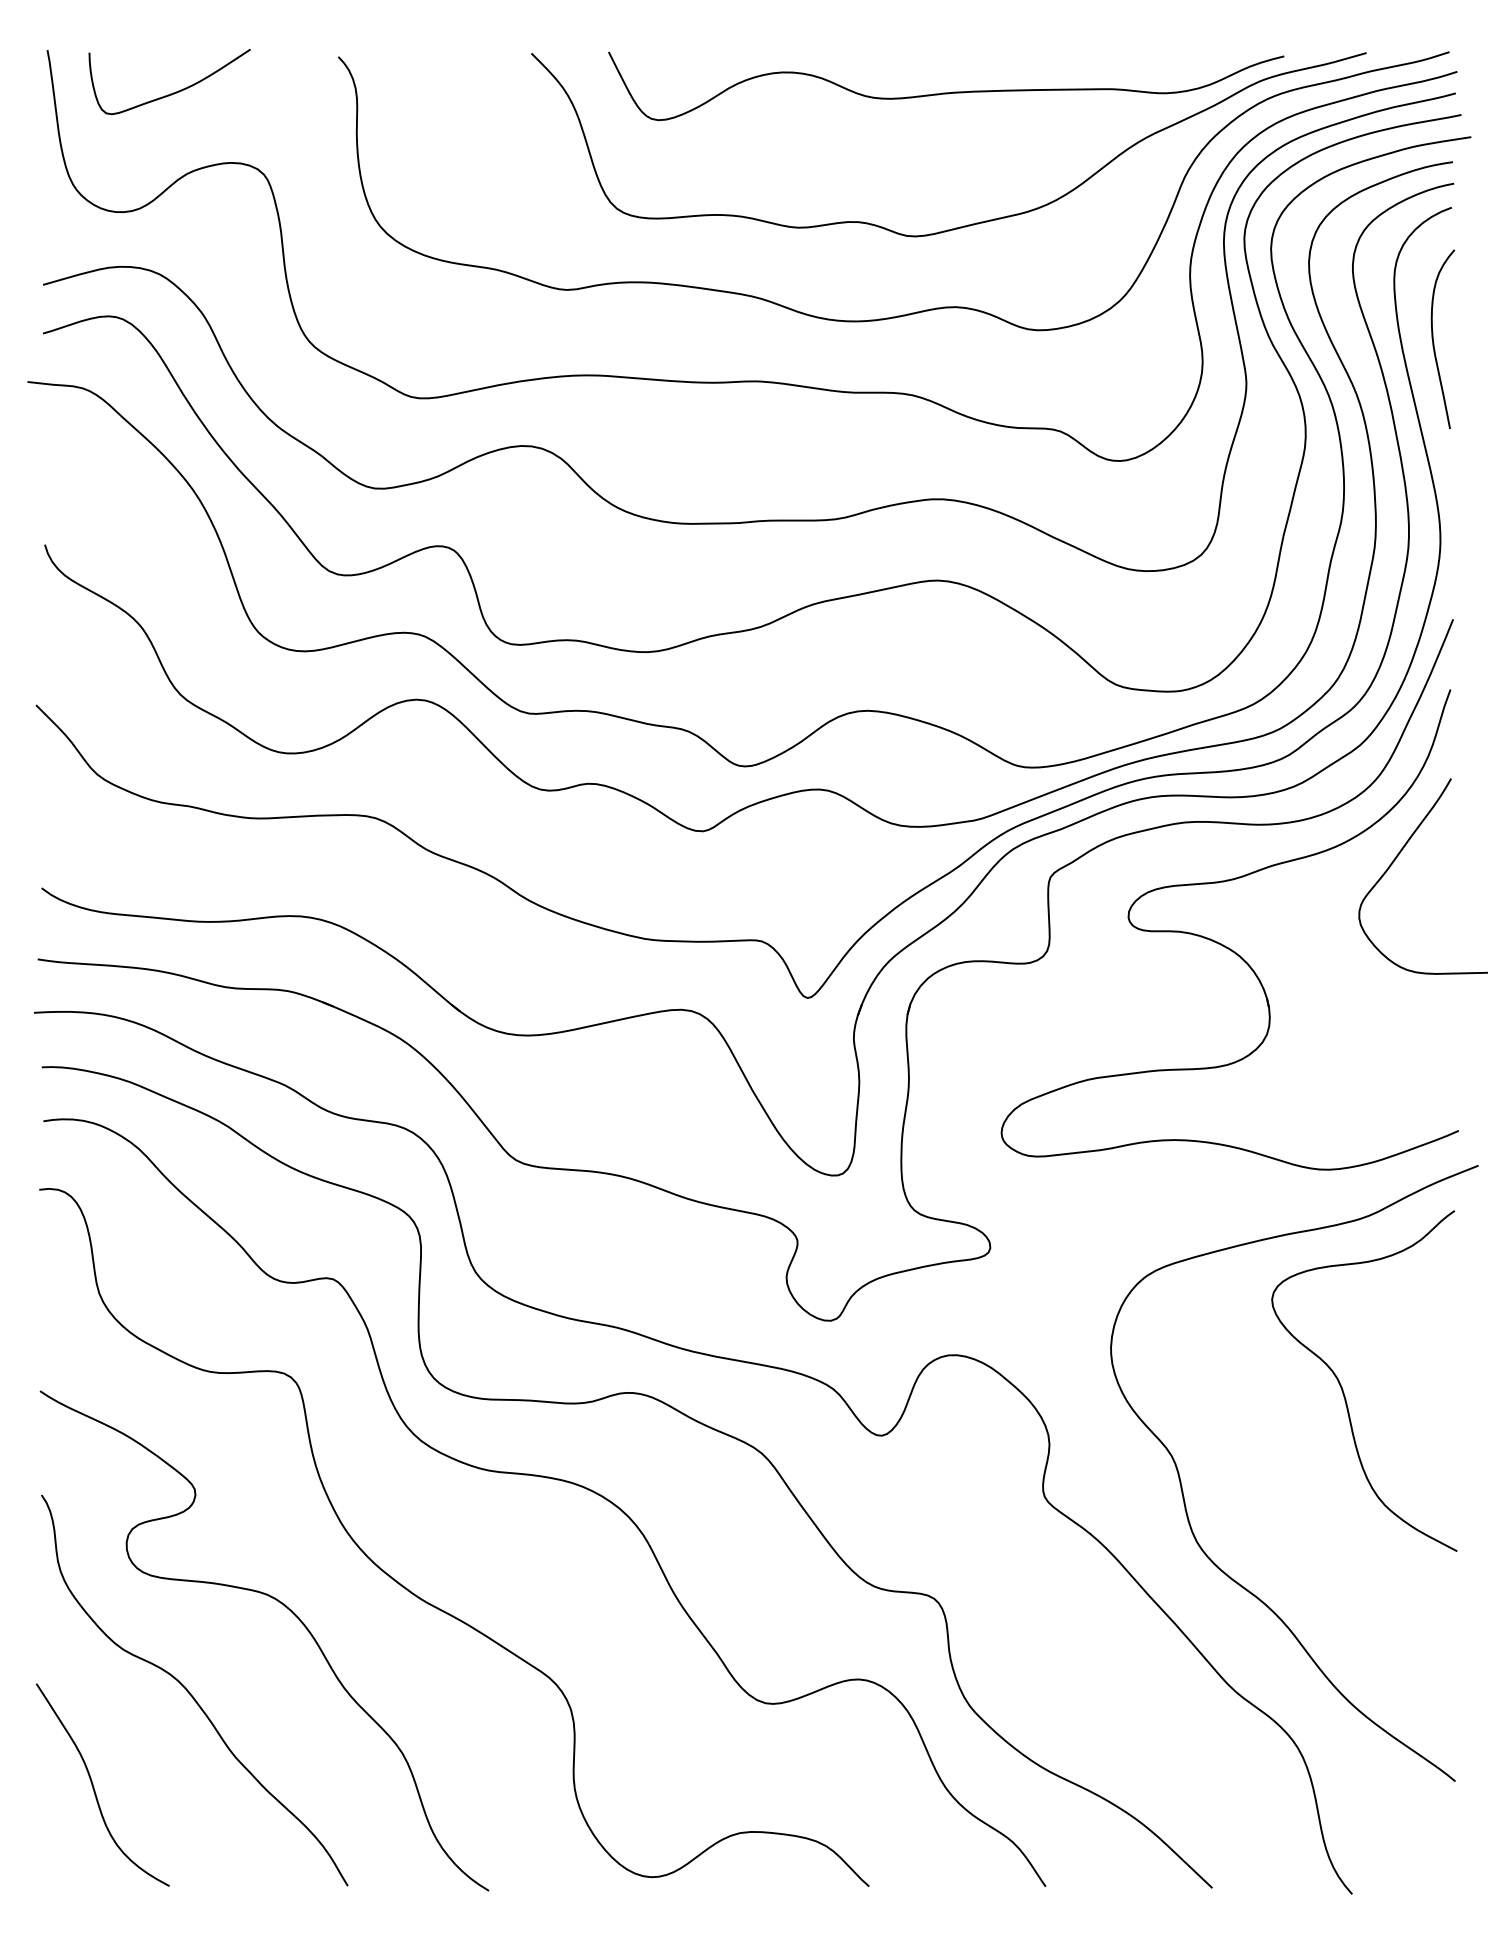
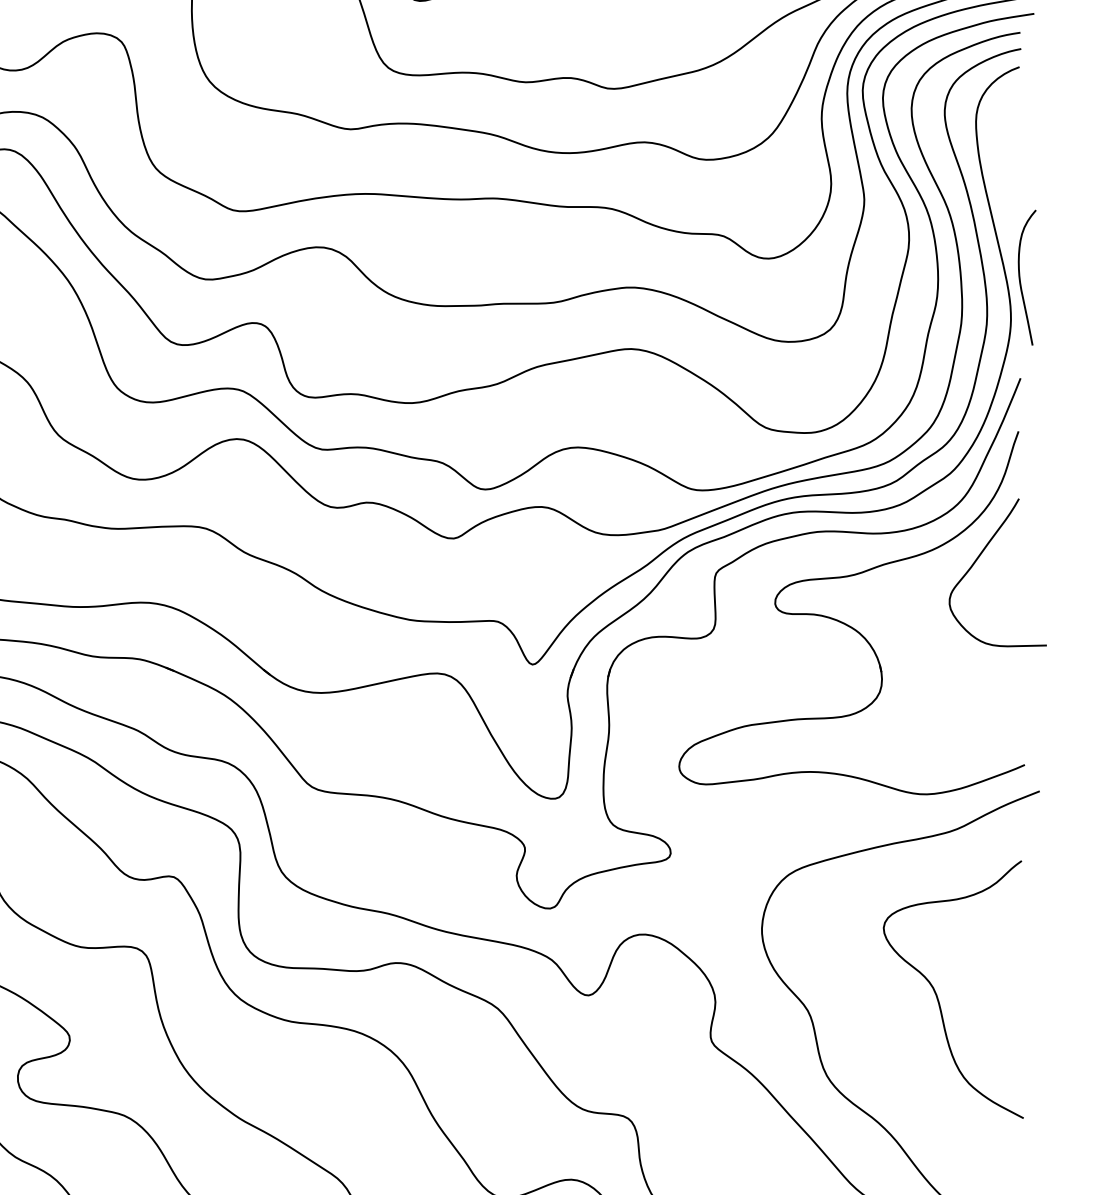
curve: (1434, 342) -> (1020, 280), moved
curve: (1343, 1389) -> (937, 996), moved

